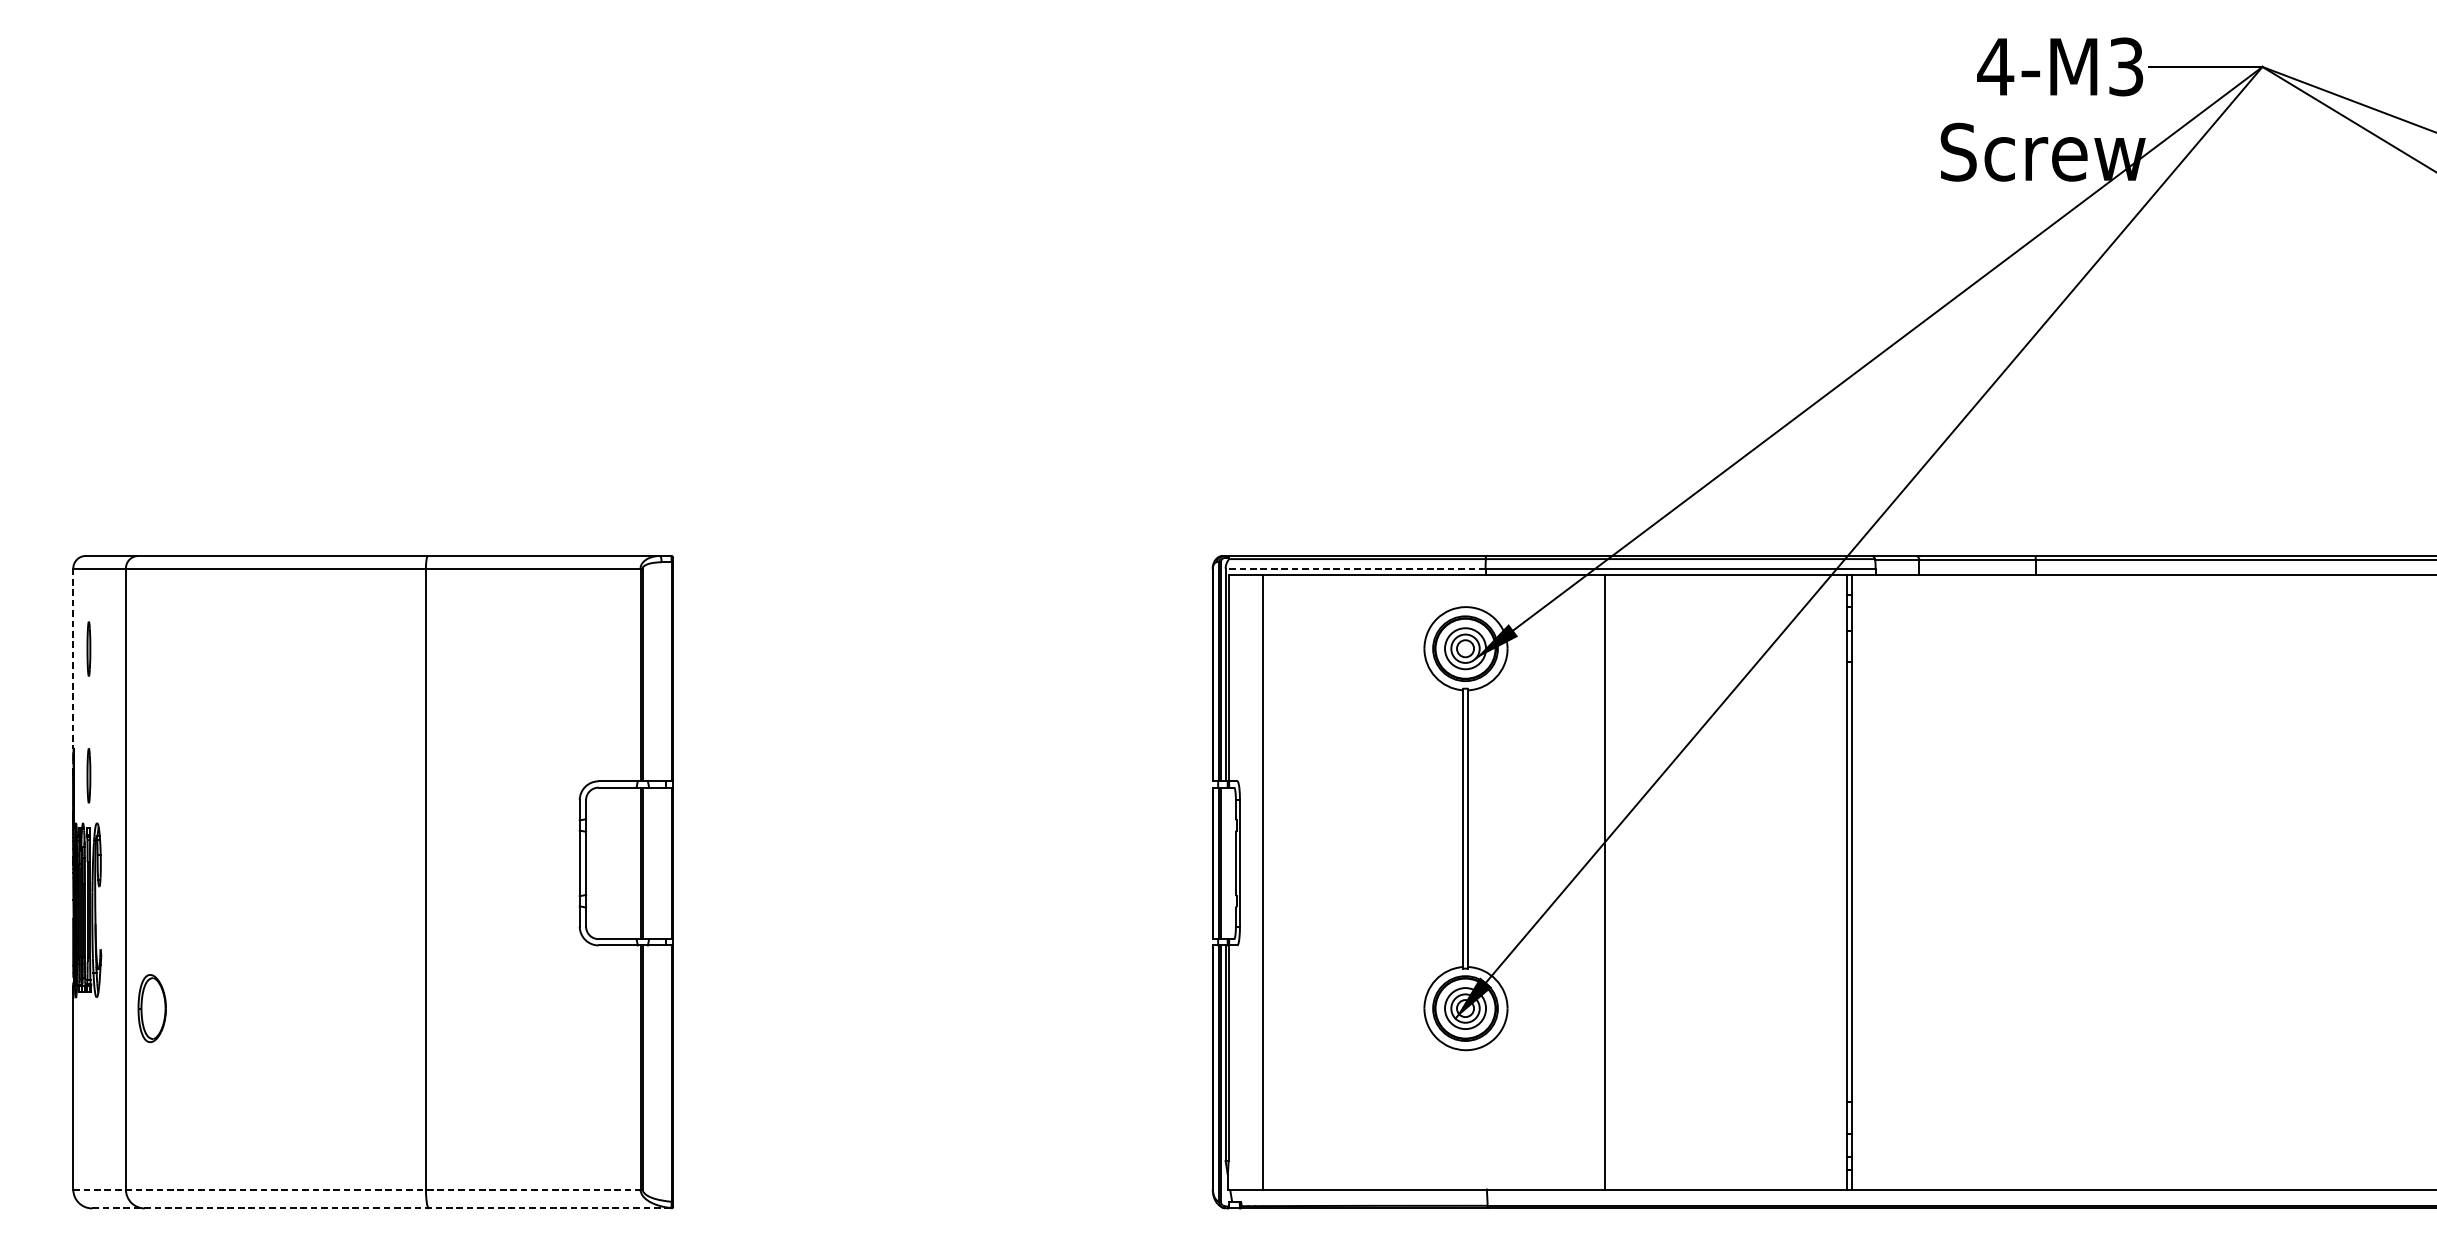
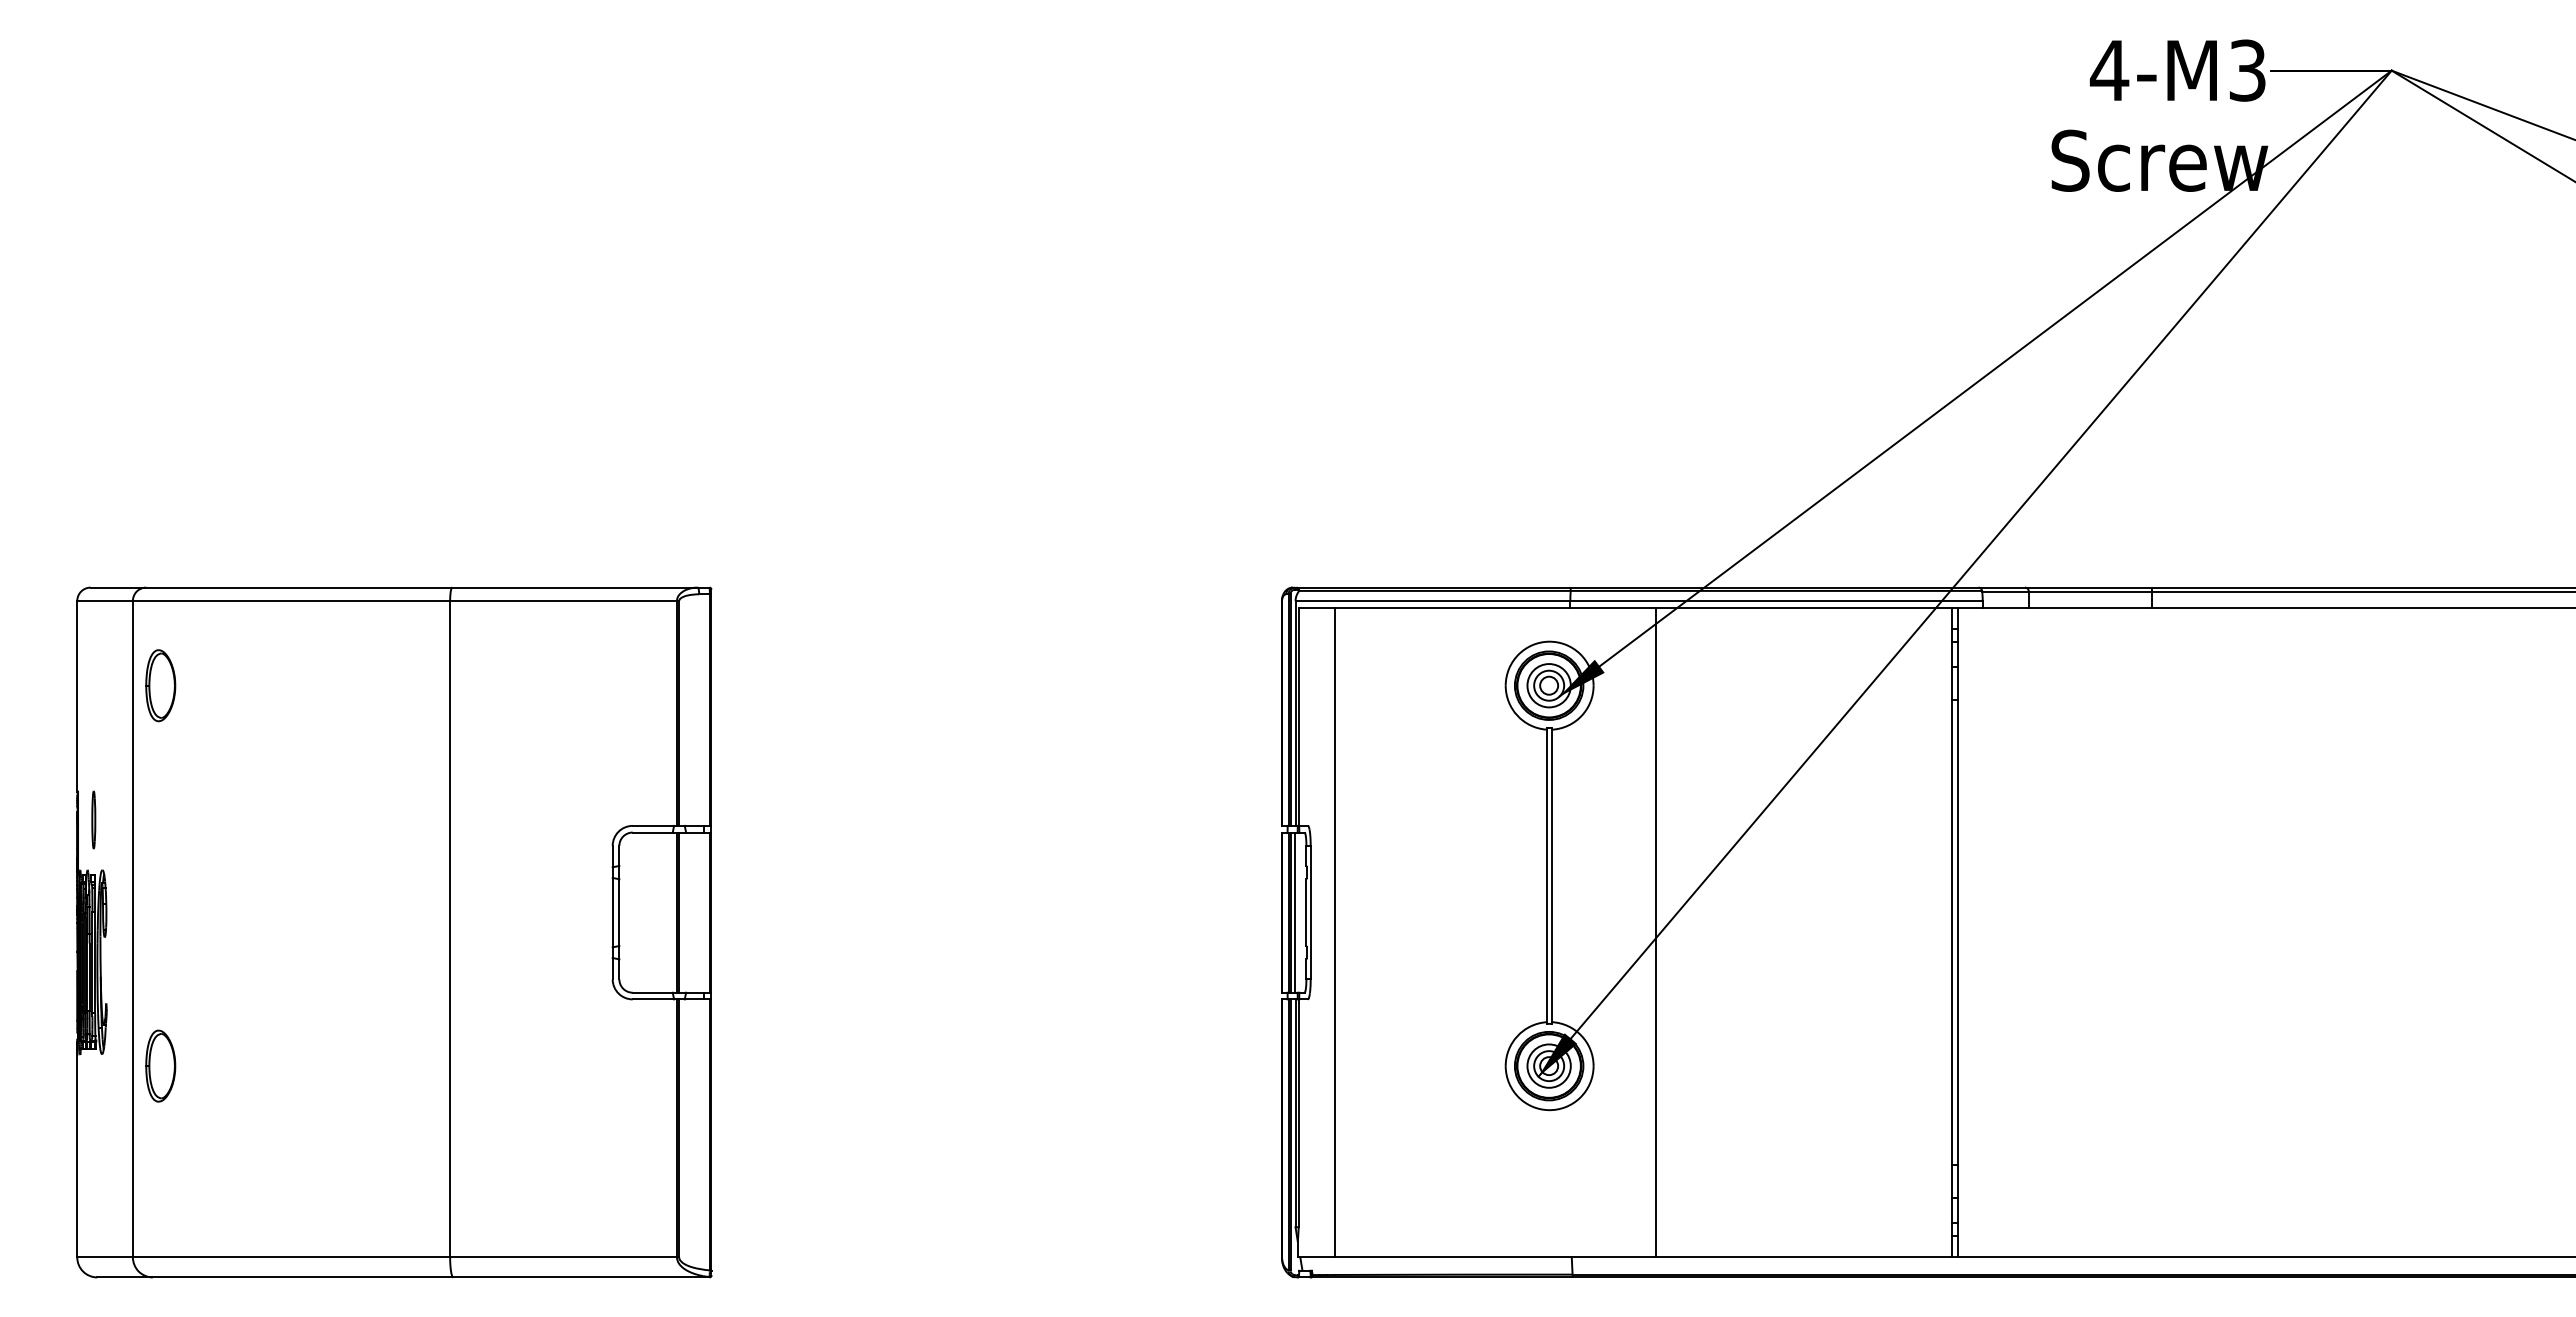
line: (1355, 568) -> (1432, 600), dashed -> solid
part: (88, 648) -> (93, 685), removed
part: (151, 648) -> (160, 685), added
line: (73, 658) -> (77, 696), dashed -> solid
line: (1224, 863) -> (1294, 912), added
line: (1604, 882) -> (1655, 932), moved
line: (358, 1189) -> (378, 1257), dashed -> solid
line: (381, 1208) -> (403, 1277), dashed -> solid

